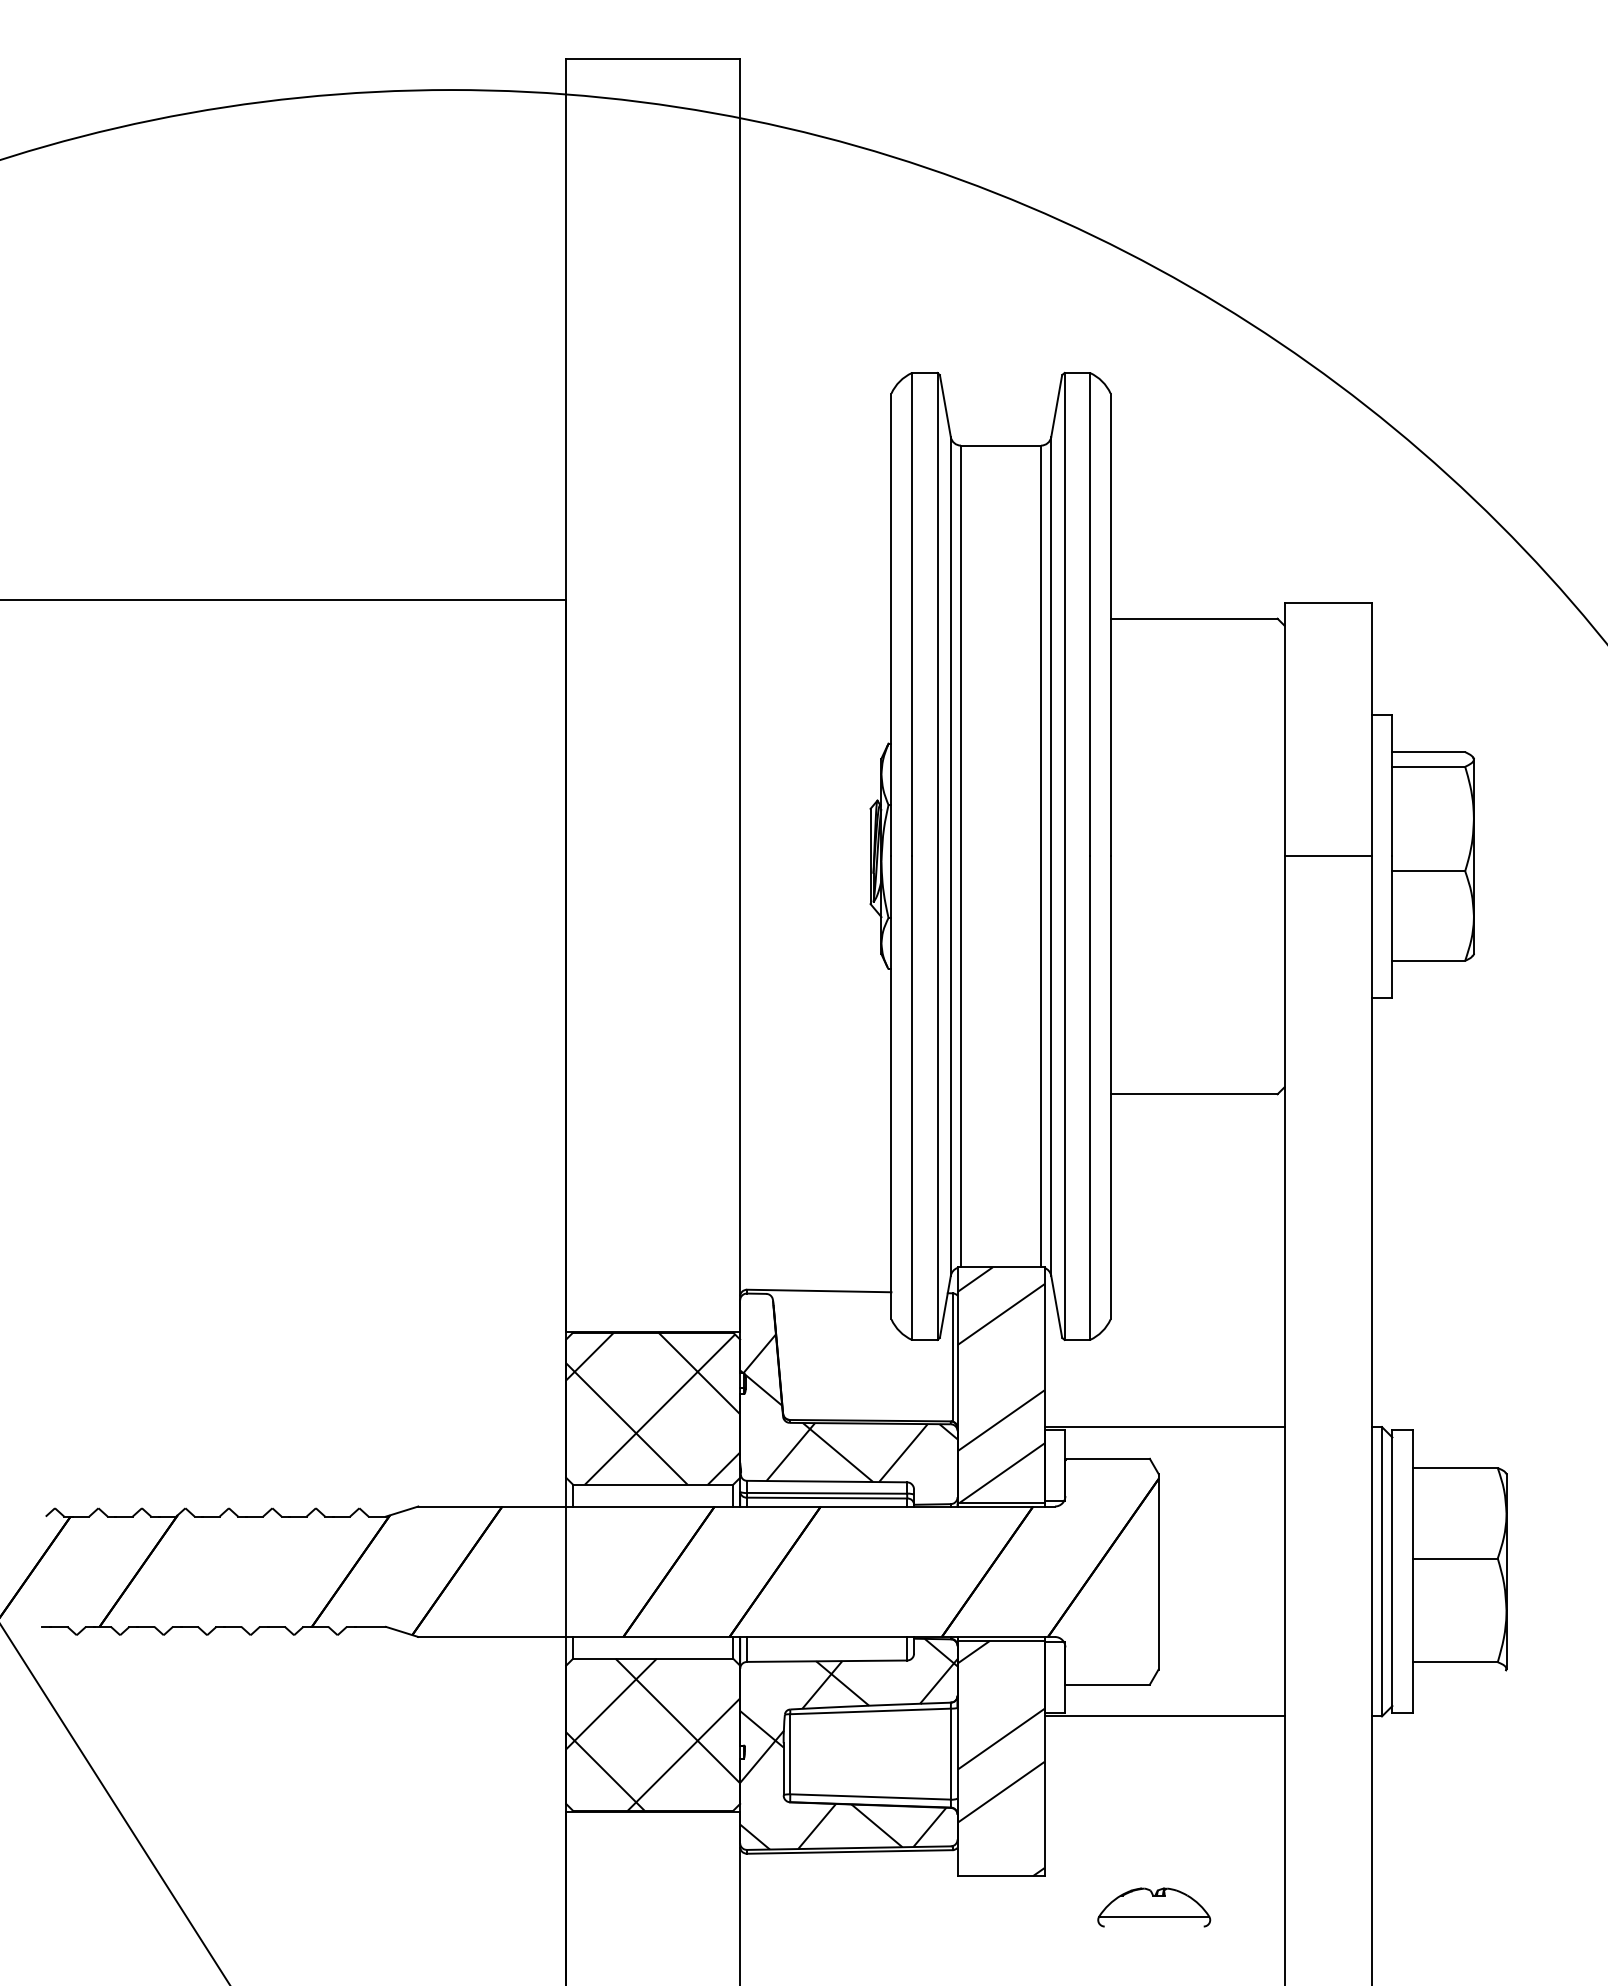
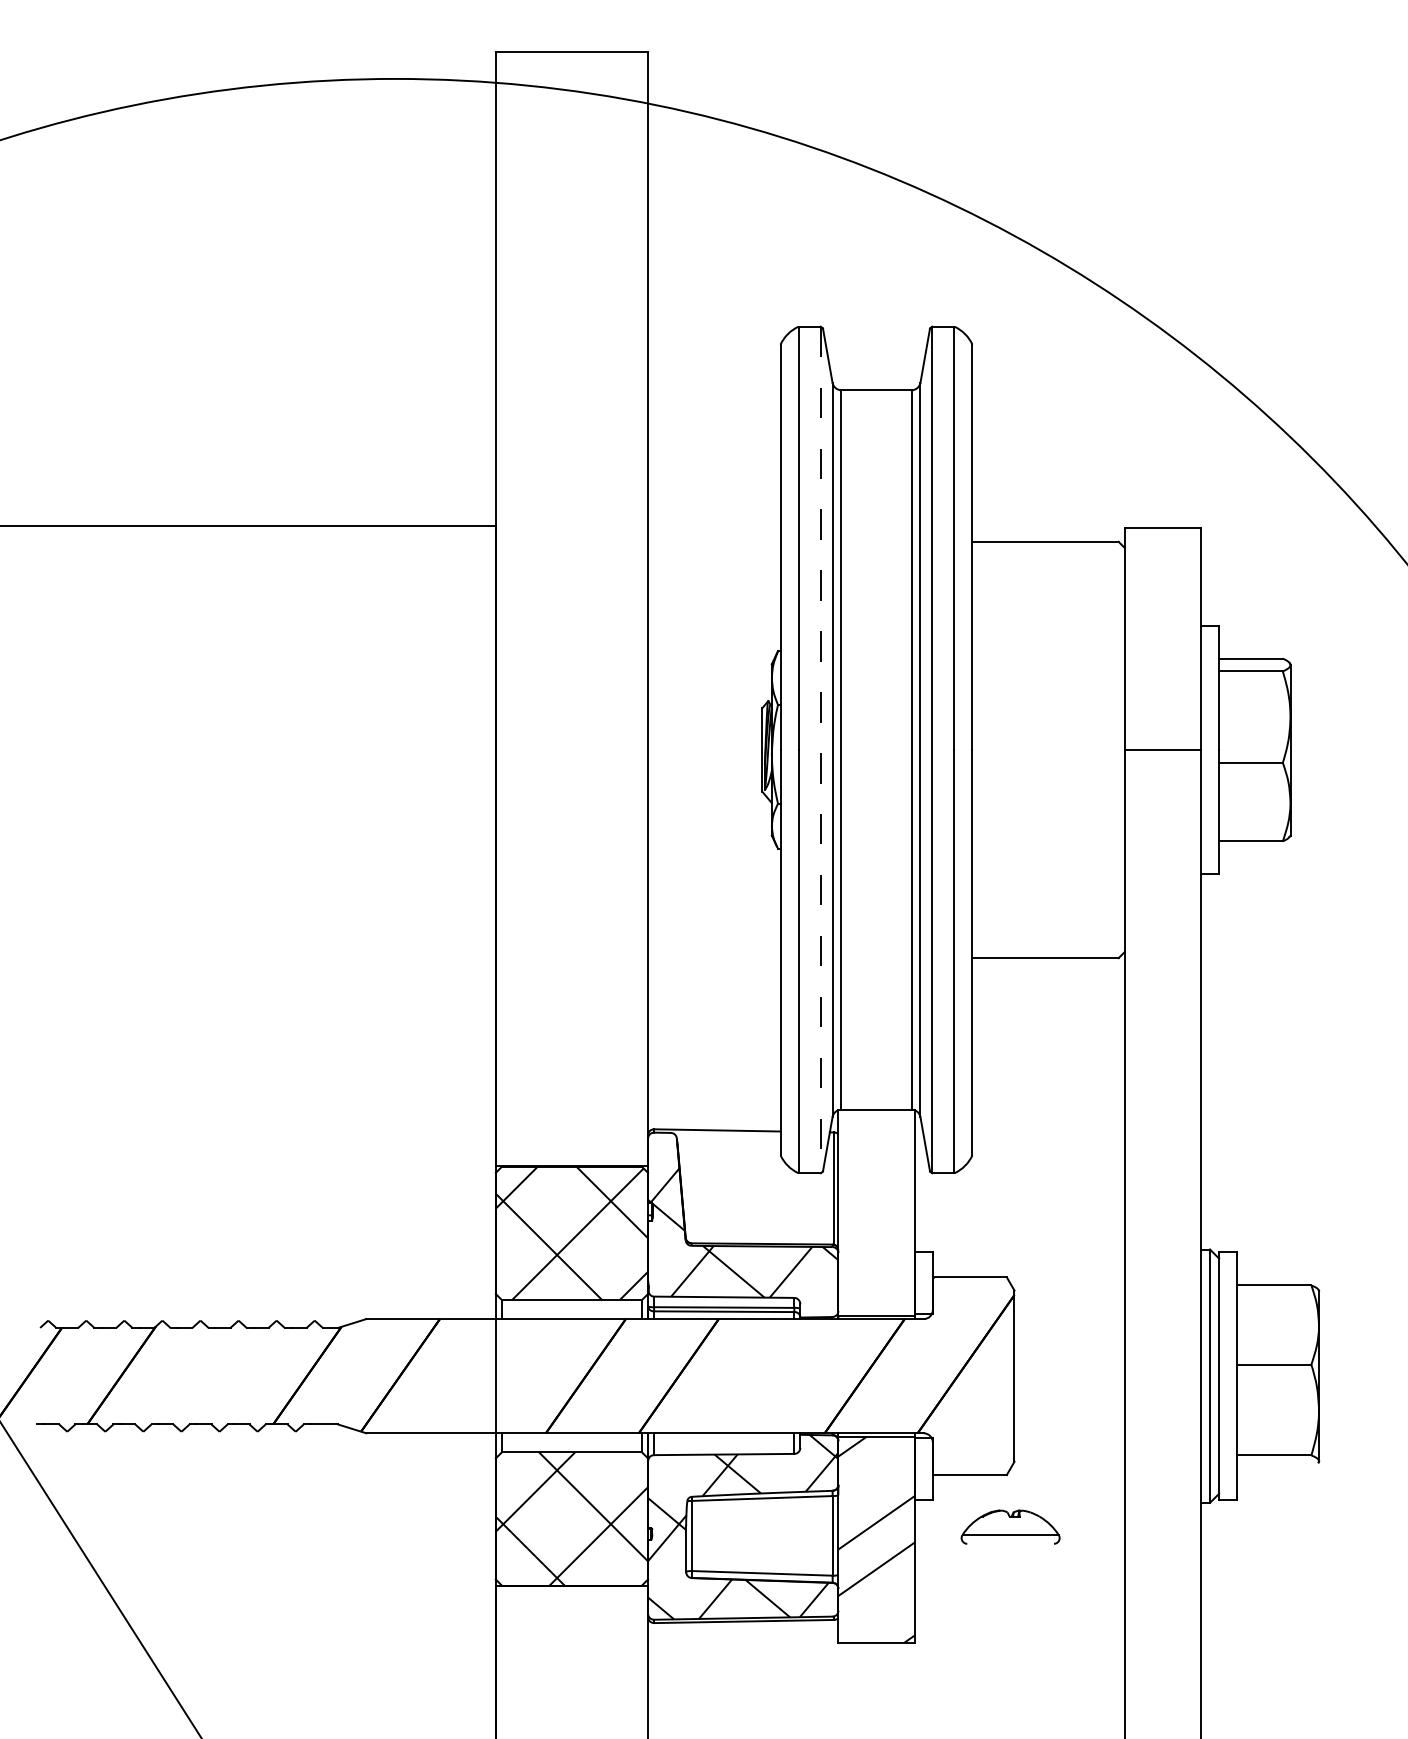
line: (937, 857) -> (820, 750), solid -> dashed
hatch: (1001, 1384) -> (876, 1212), removed
line: (1164, 1427) -> (1019, 1249), removed
line: (1164, 1716) -> (1019, 1502), removed
part: (1154, 1906) -> (1010, 1526), moved

